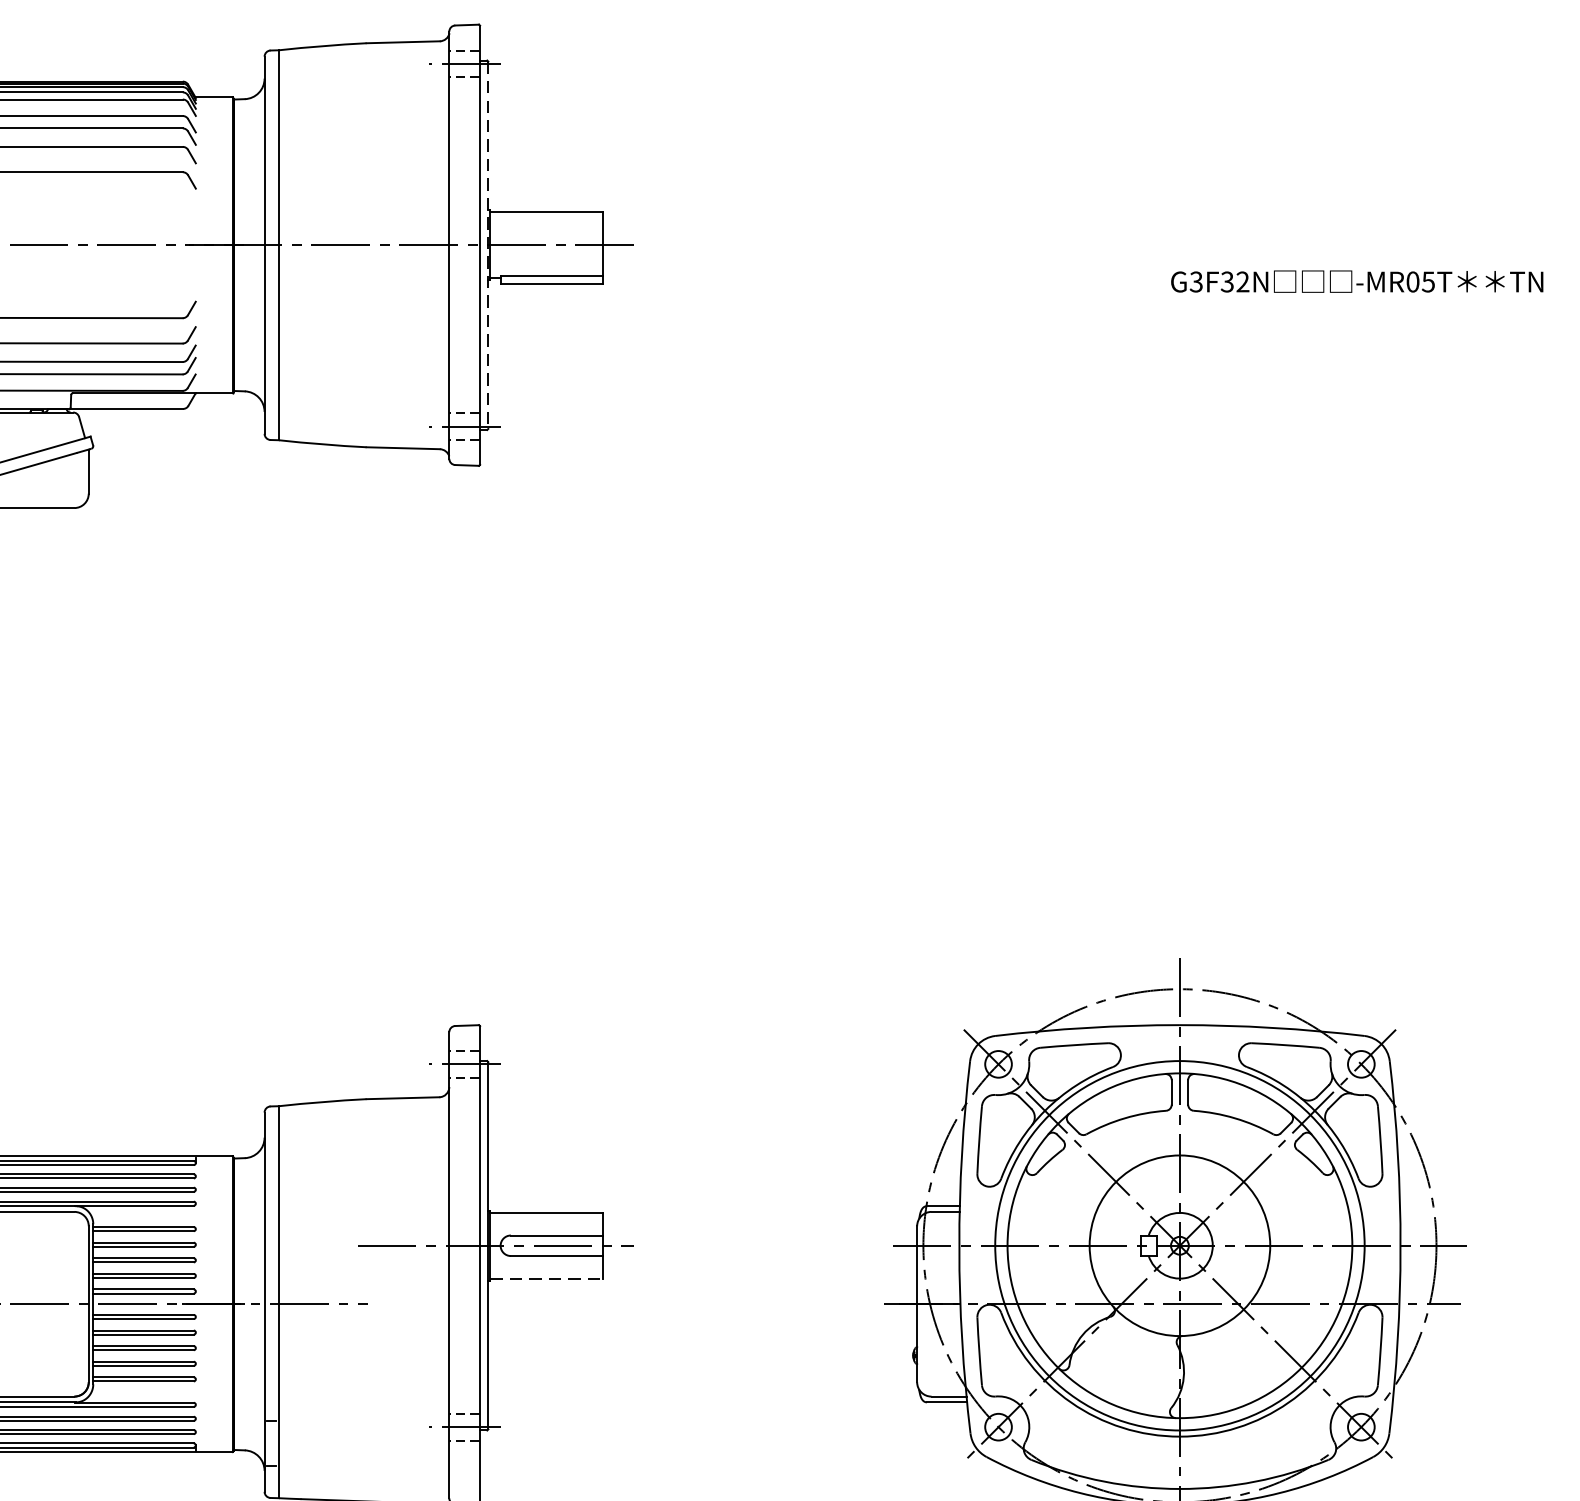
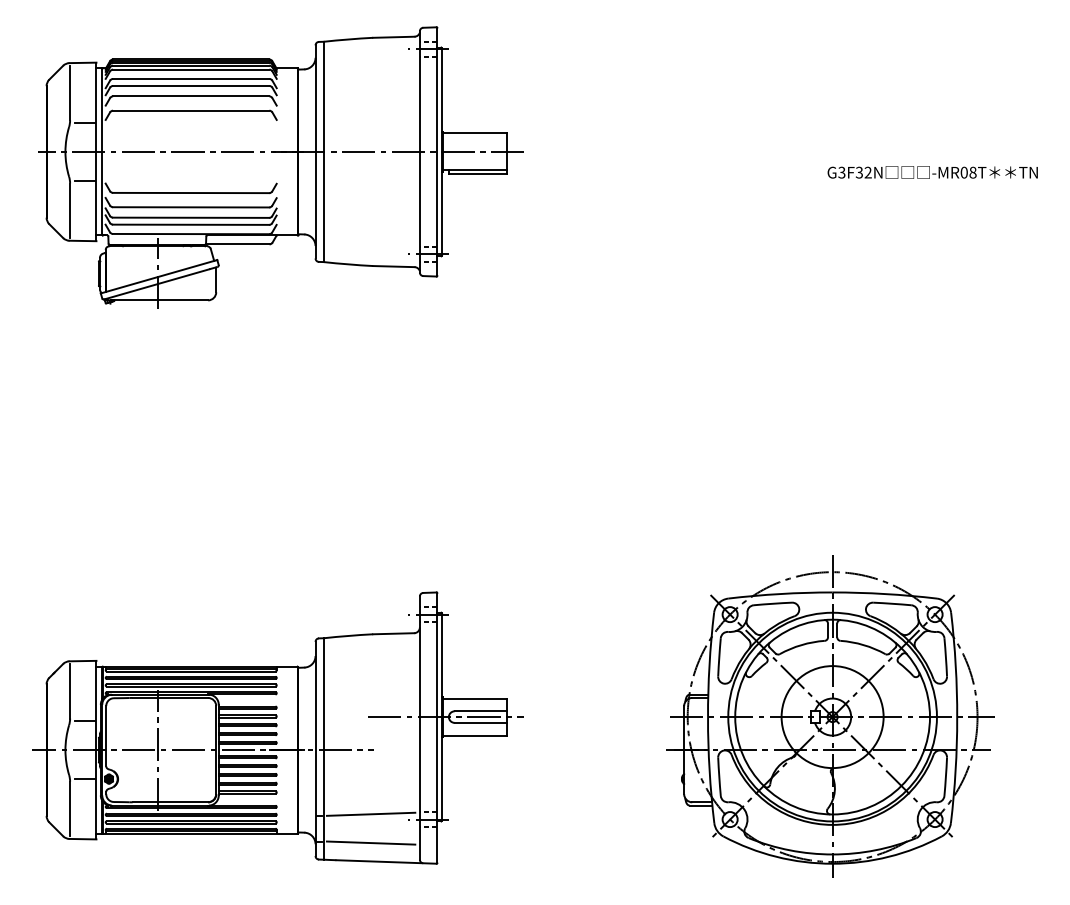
line: (487, 244) -> (441, 151), dashed -> solid
text: (1427, 281) -> (972, 172), -MR05T -> -MR08T
line: (545, 1278) -> (474, 735), dashed -> solid
line: (361, 1416) -> (370, 813), added
line: (361, 1467) -> (370, 842), added

